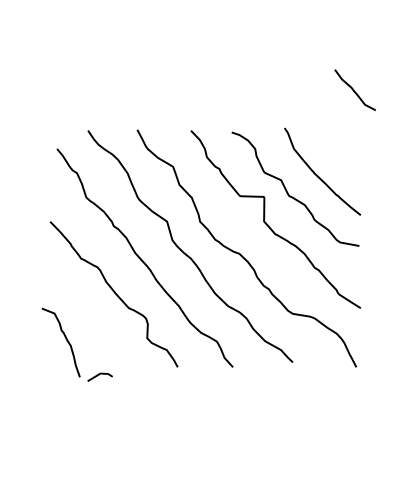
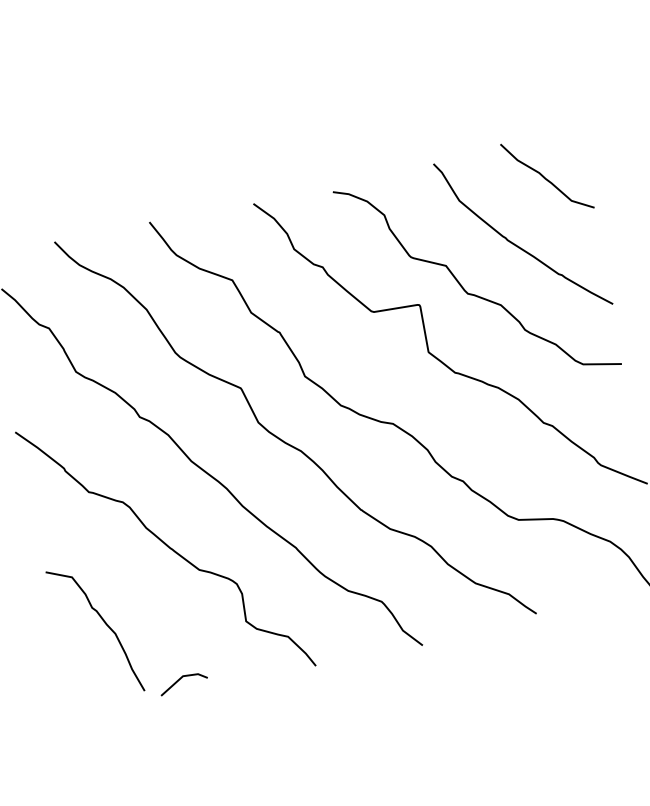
curve: (354, 89) -> (545, 175), moved
part: (76, 344) -> (125, 628), moved

